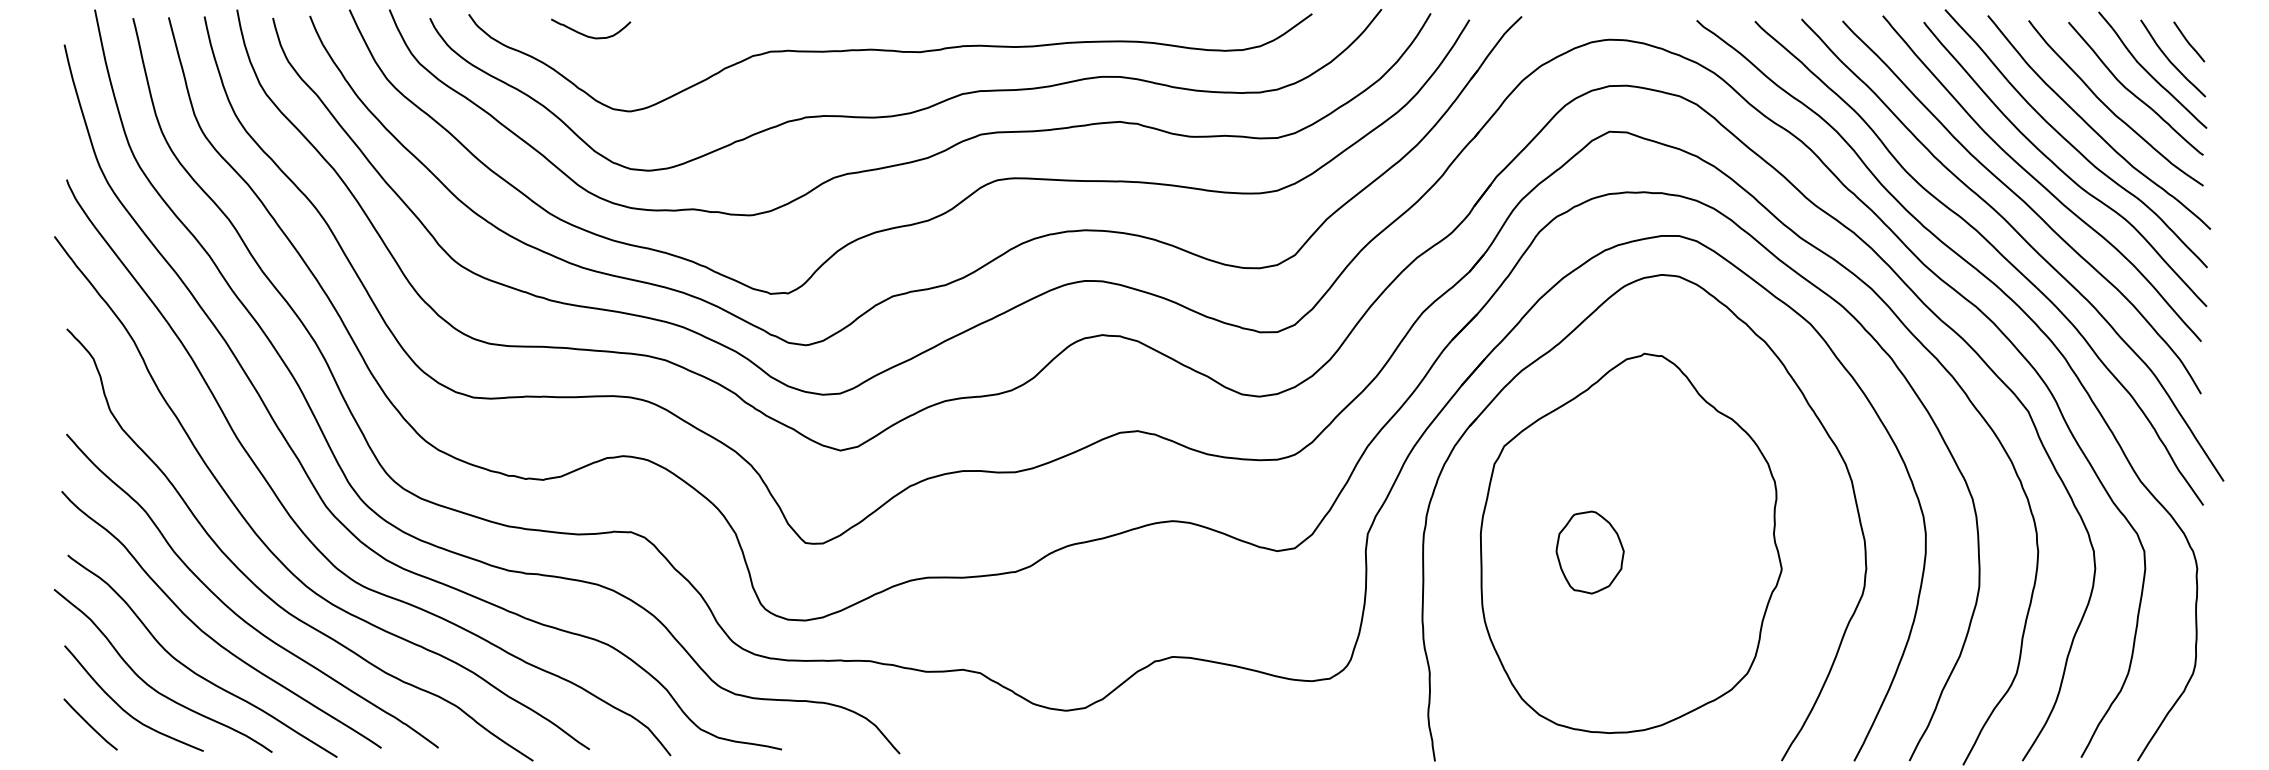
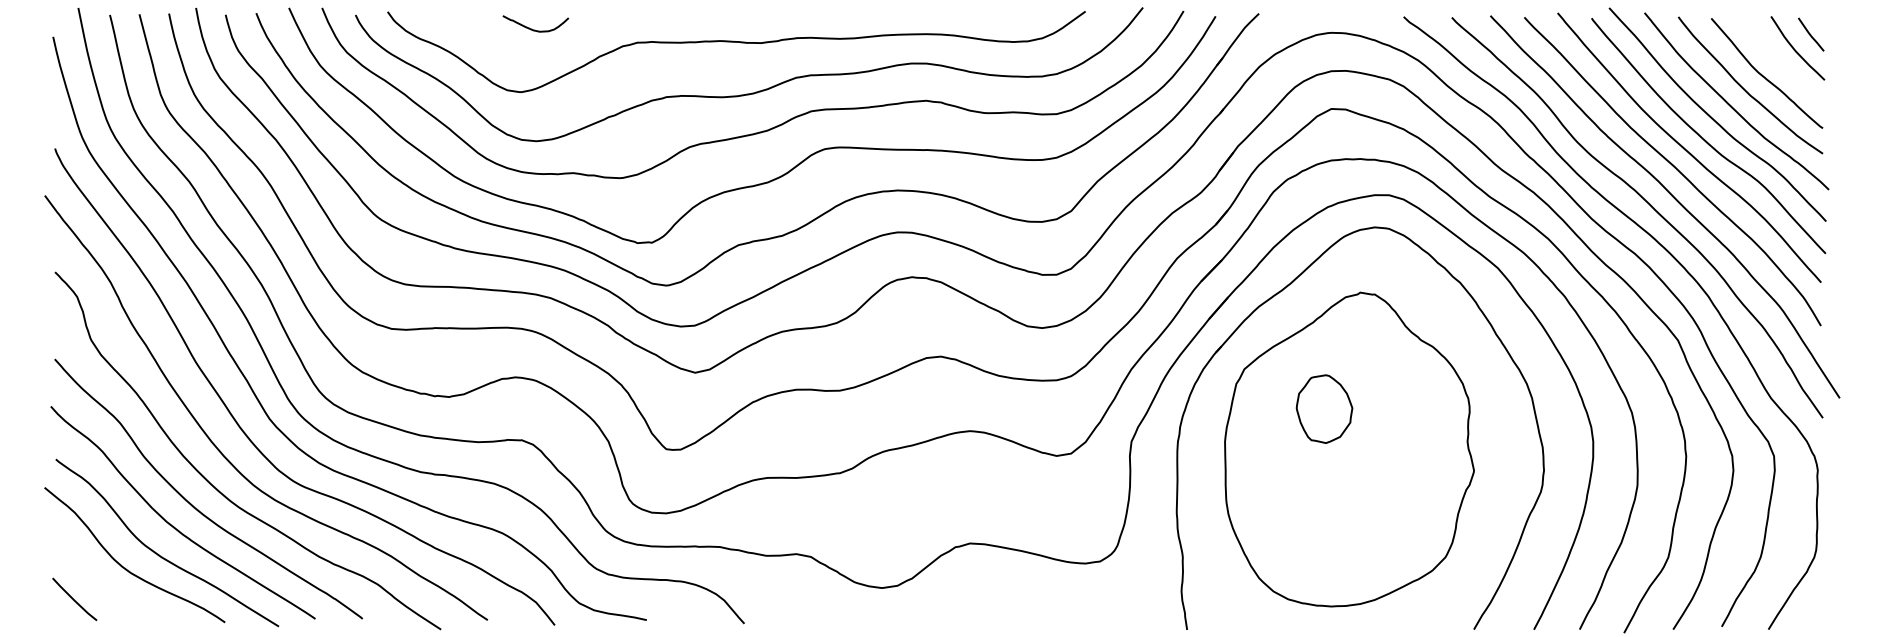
curve: (590, 35) -> (535, 29), moved
curve: (2148, 71) -> (1777, 59), removed
part: (1590, 551) -> (1324, 408), moved
curve: (124, 708) -> (102, 586), removed

